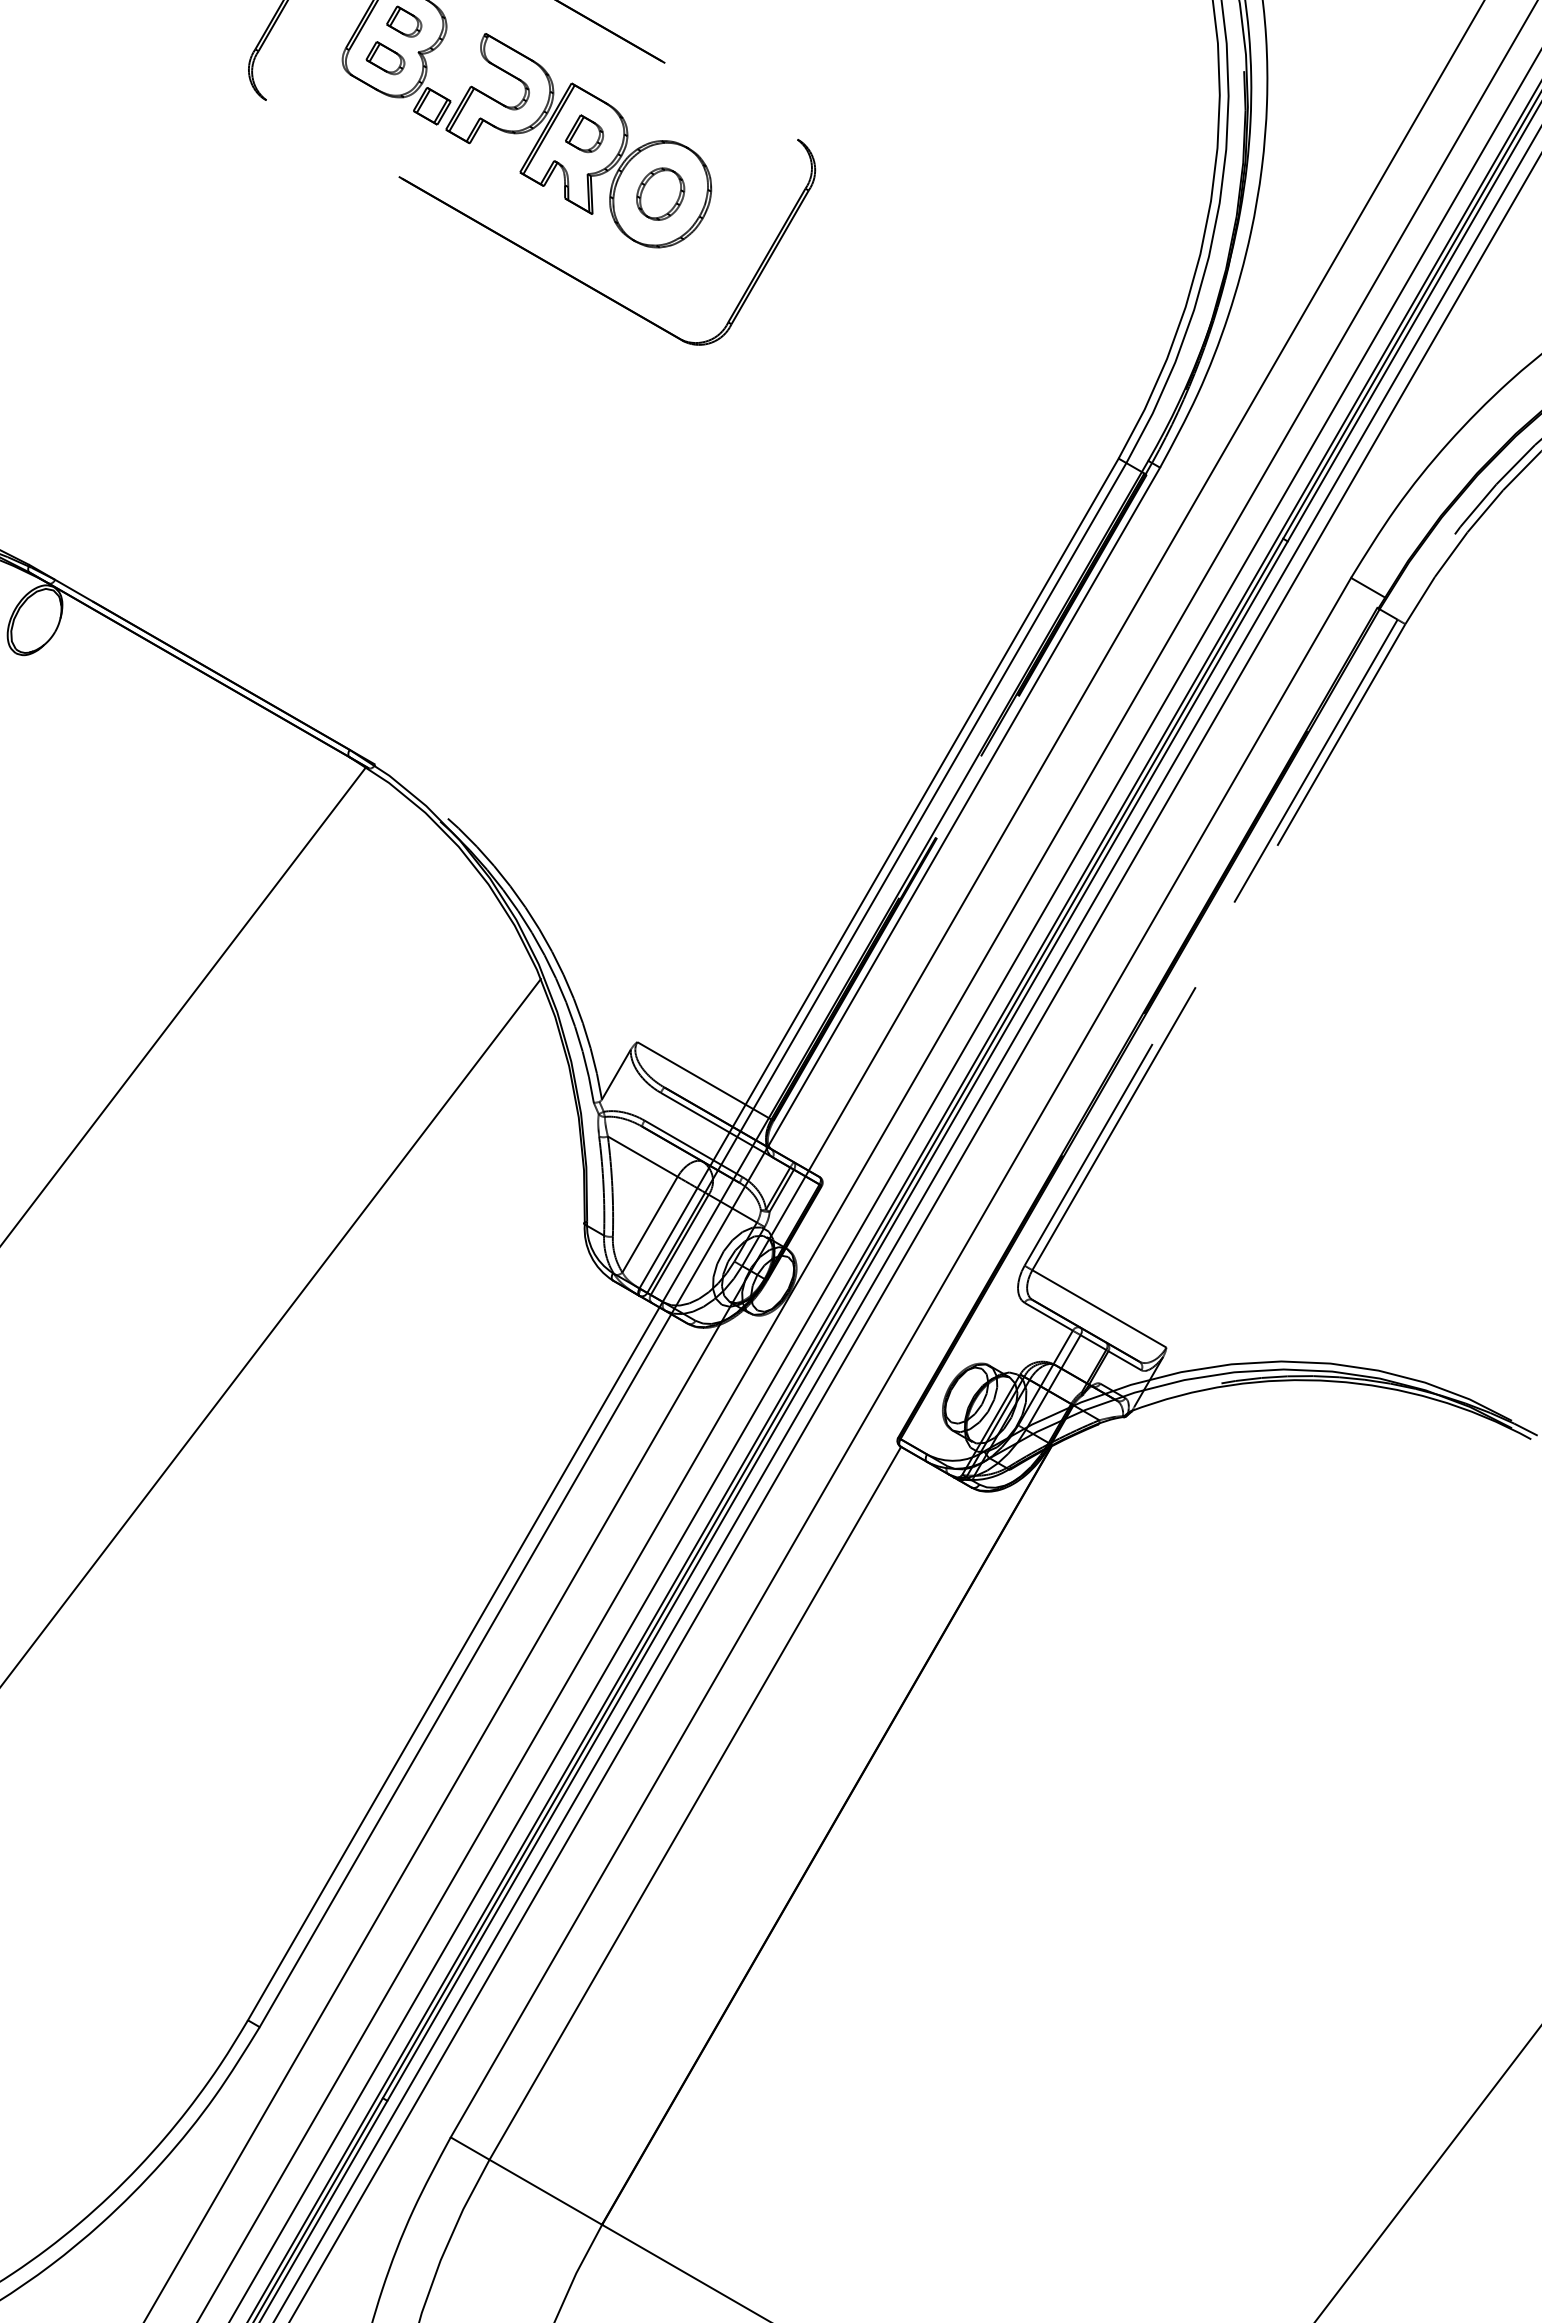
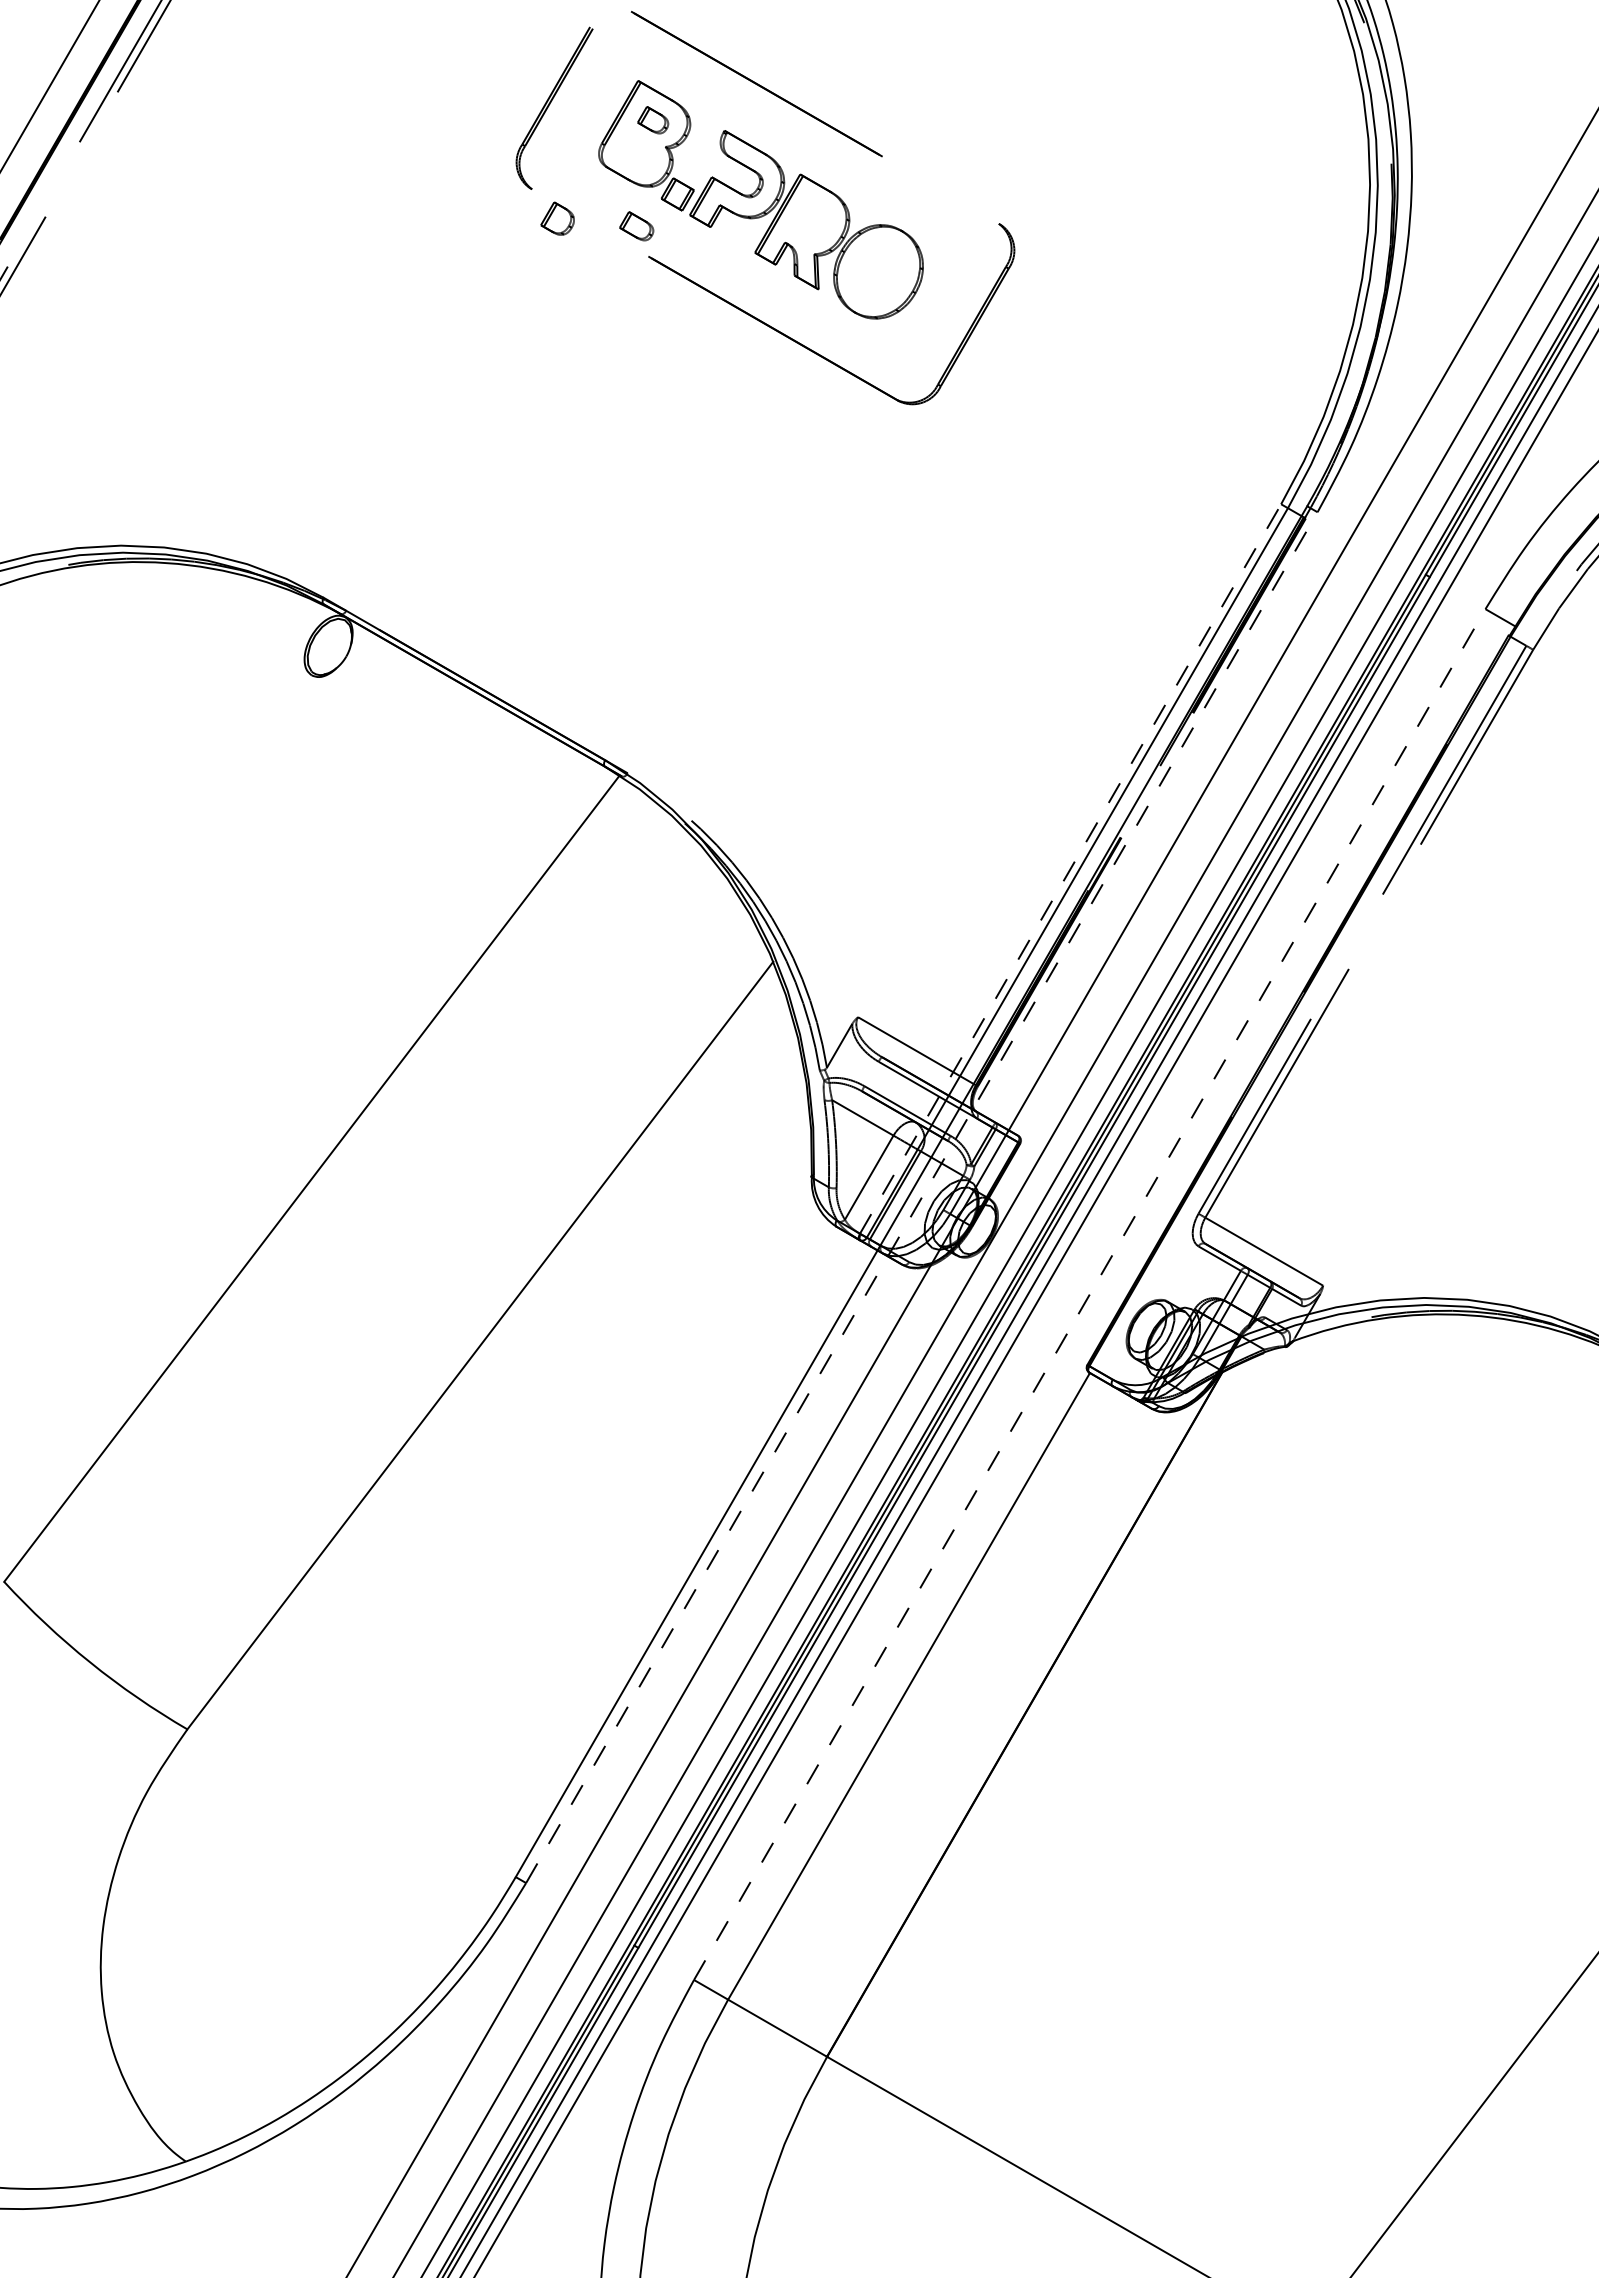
part: (385, 58) -> (636, 226), moved
part: (584, 133) -> (557, 218), moved
part: (660, 193) -> (878, 271), removed
line: (879, 872) -> (1070, 868), solid -> dashed
line: (710, 1247) -> (922, 1197), solid -> dashed
line: (901, 1357) -> (1090, 1294), solid -> dashed

